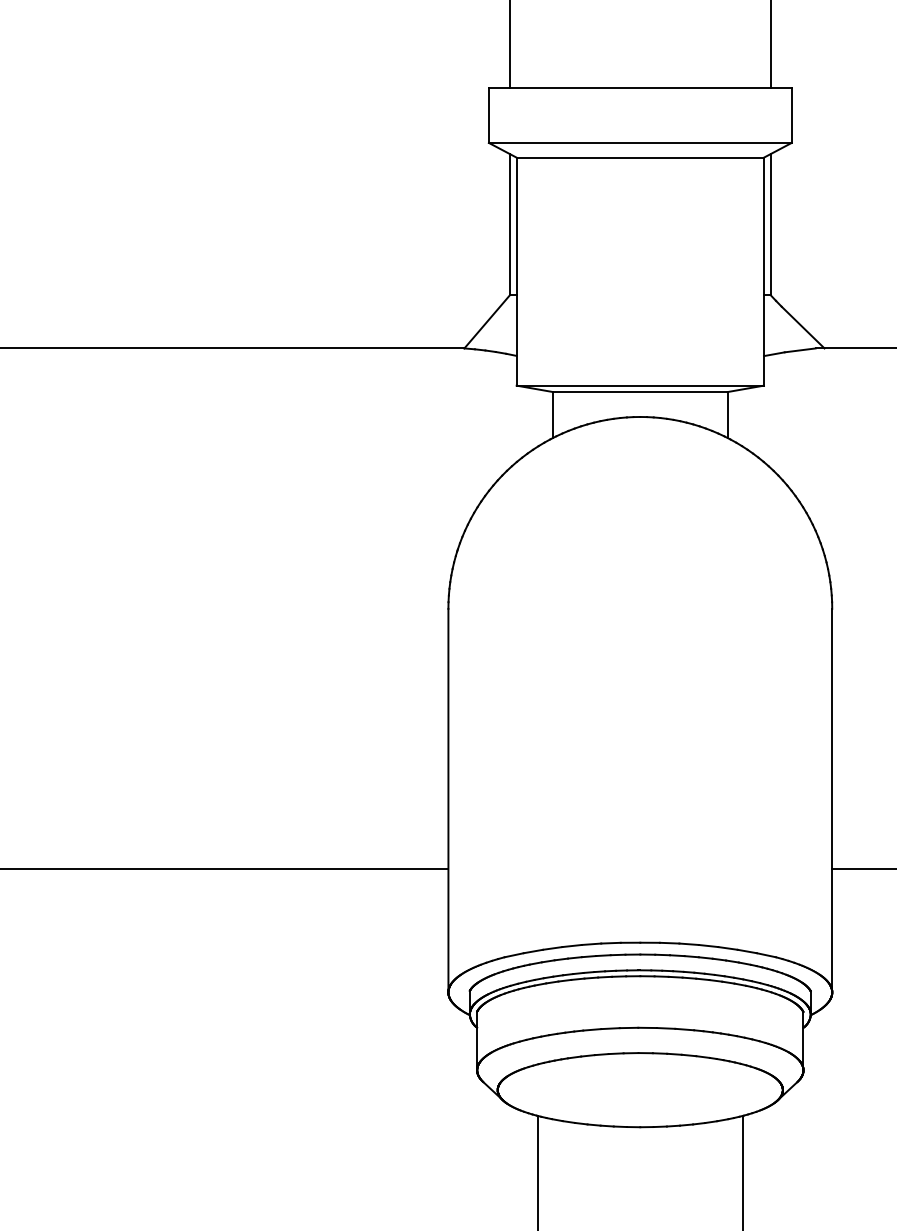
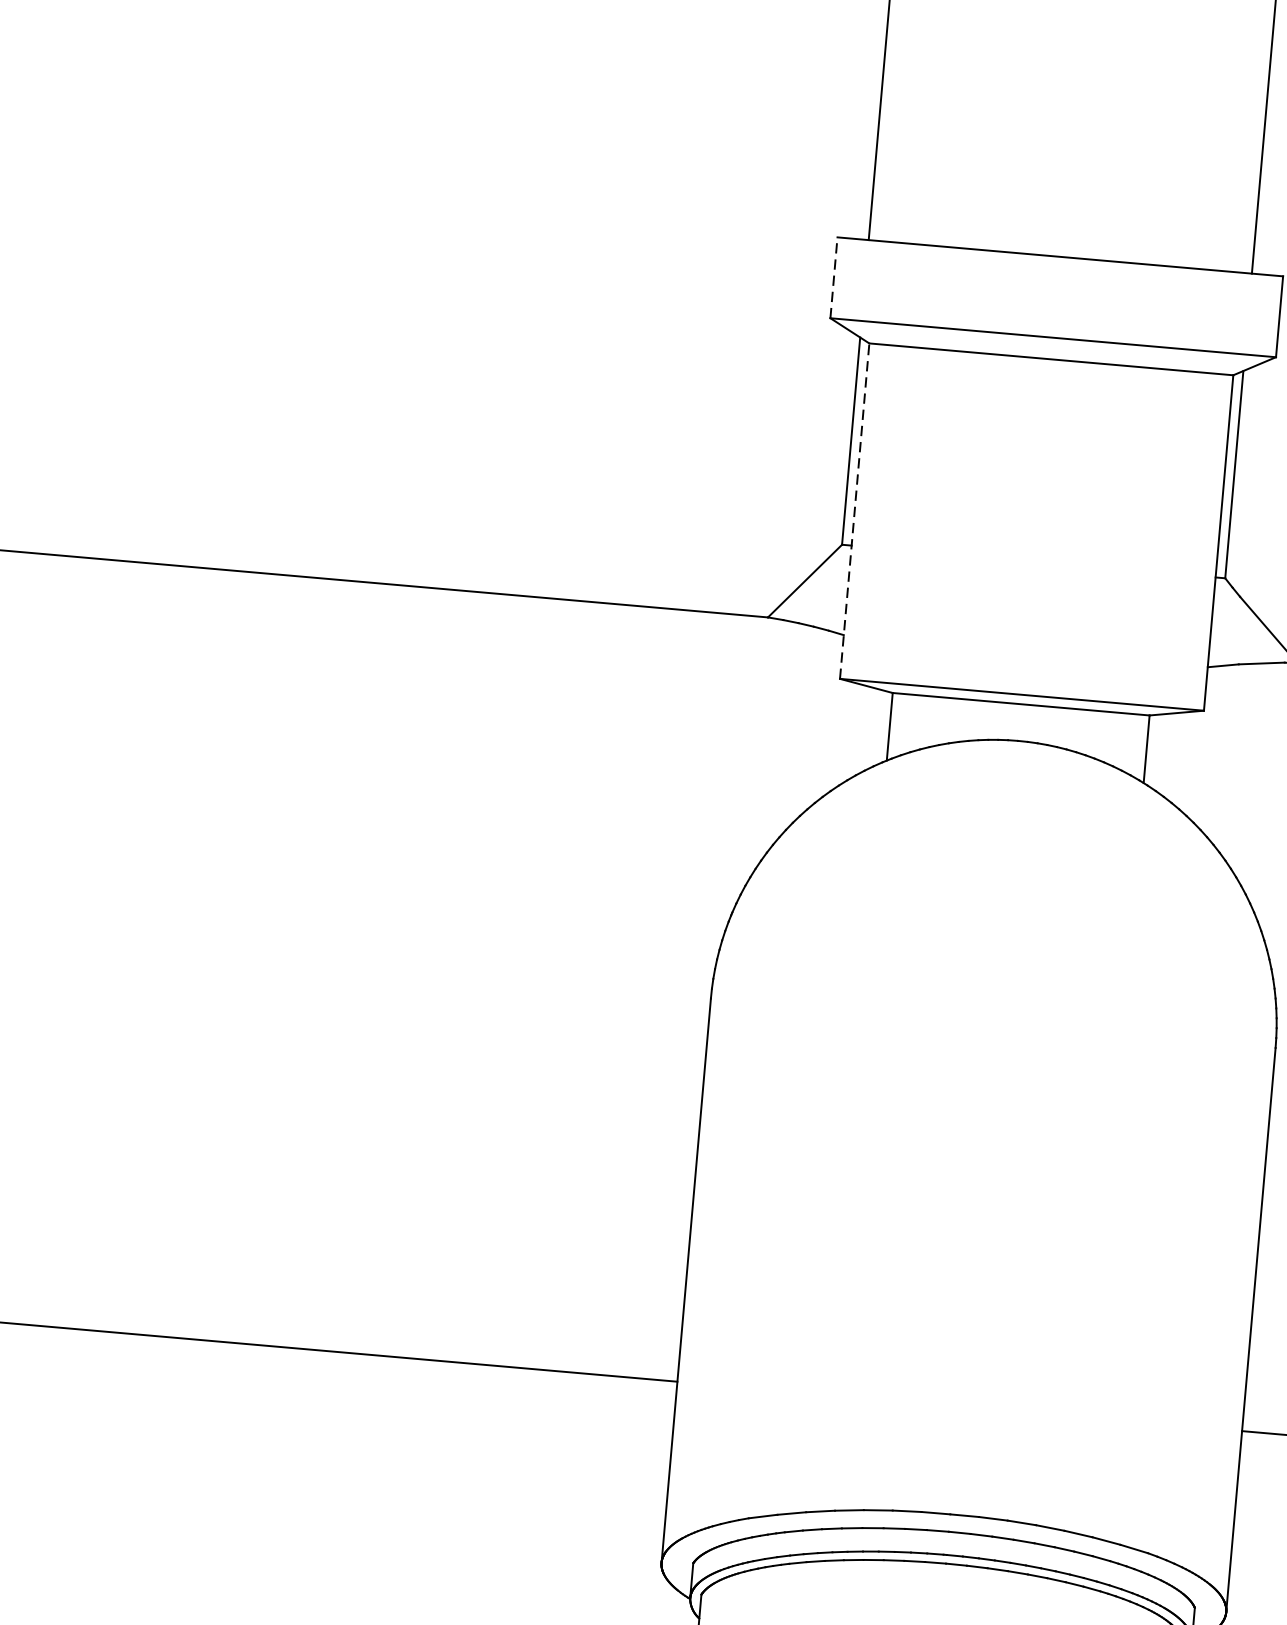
line: (488, 114) -> (833, 276), solid -> dashed
line: (516, 271) -> (854, 510), solid -> dashed

